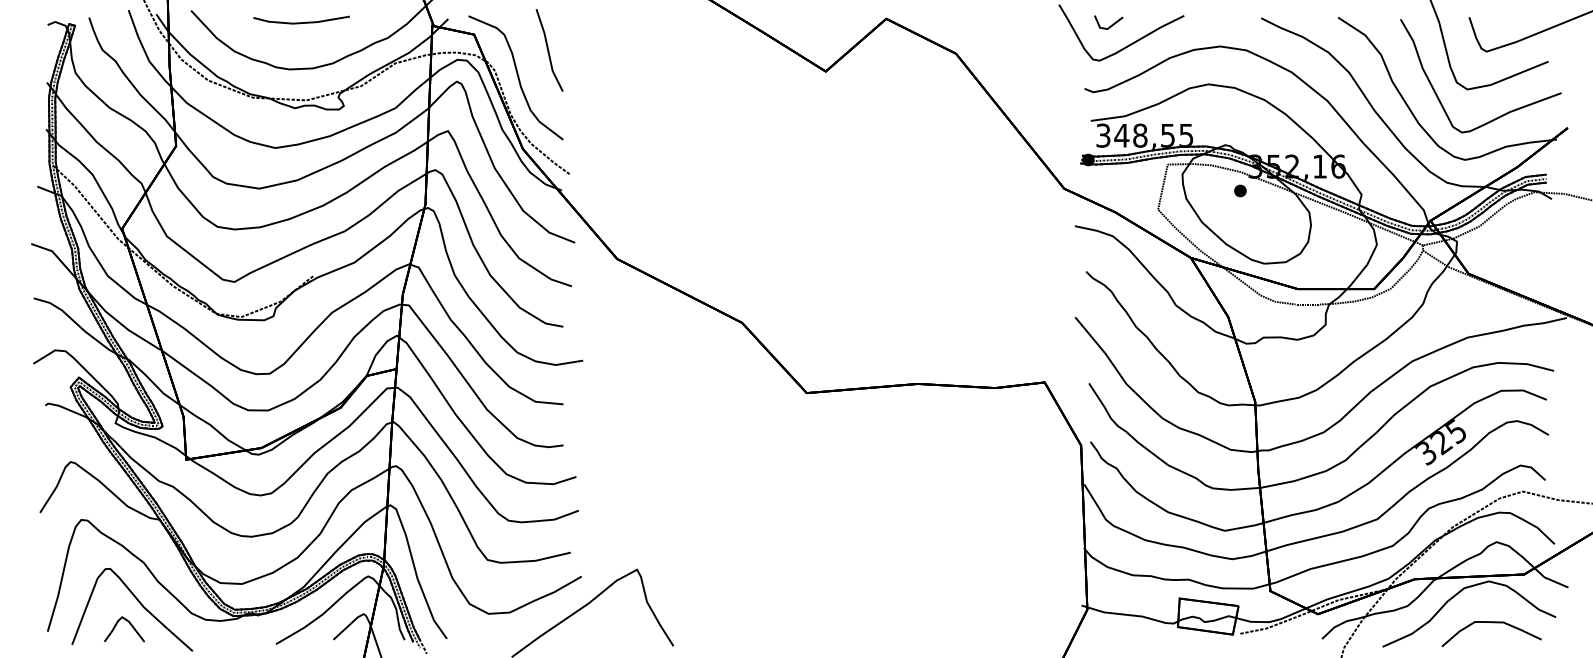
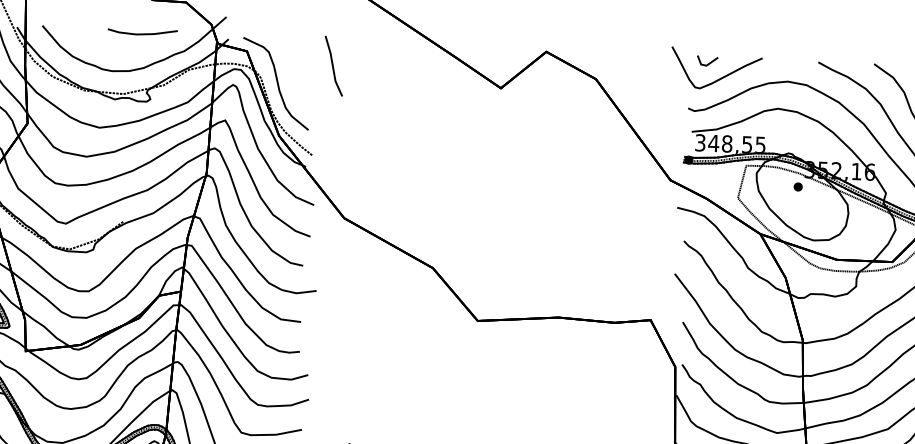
line: (301, 22) -> (142, 33), moved
line: (549, 50) -> (333, 66), moved

